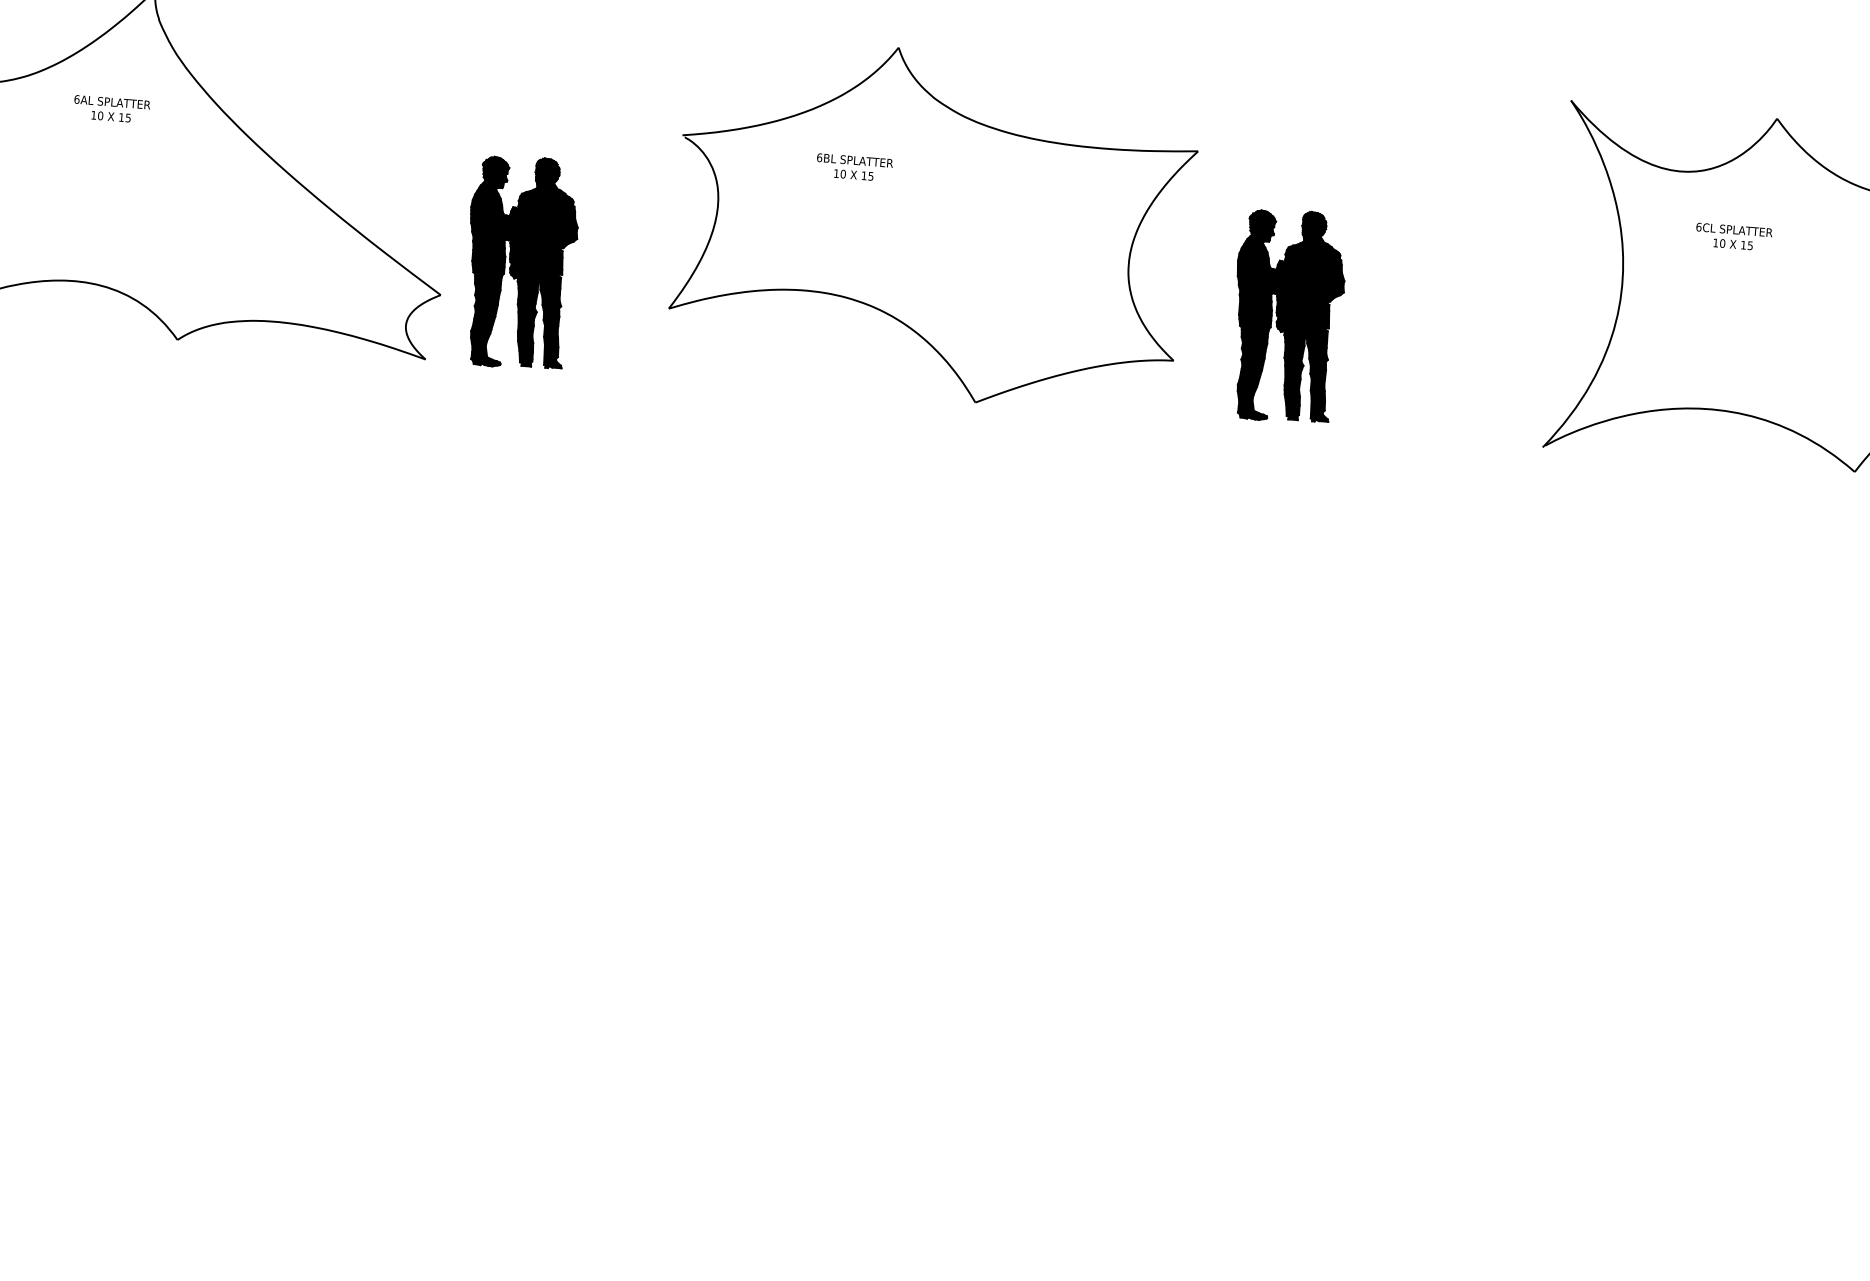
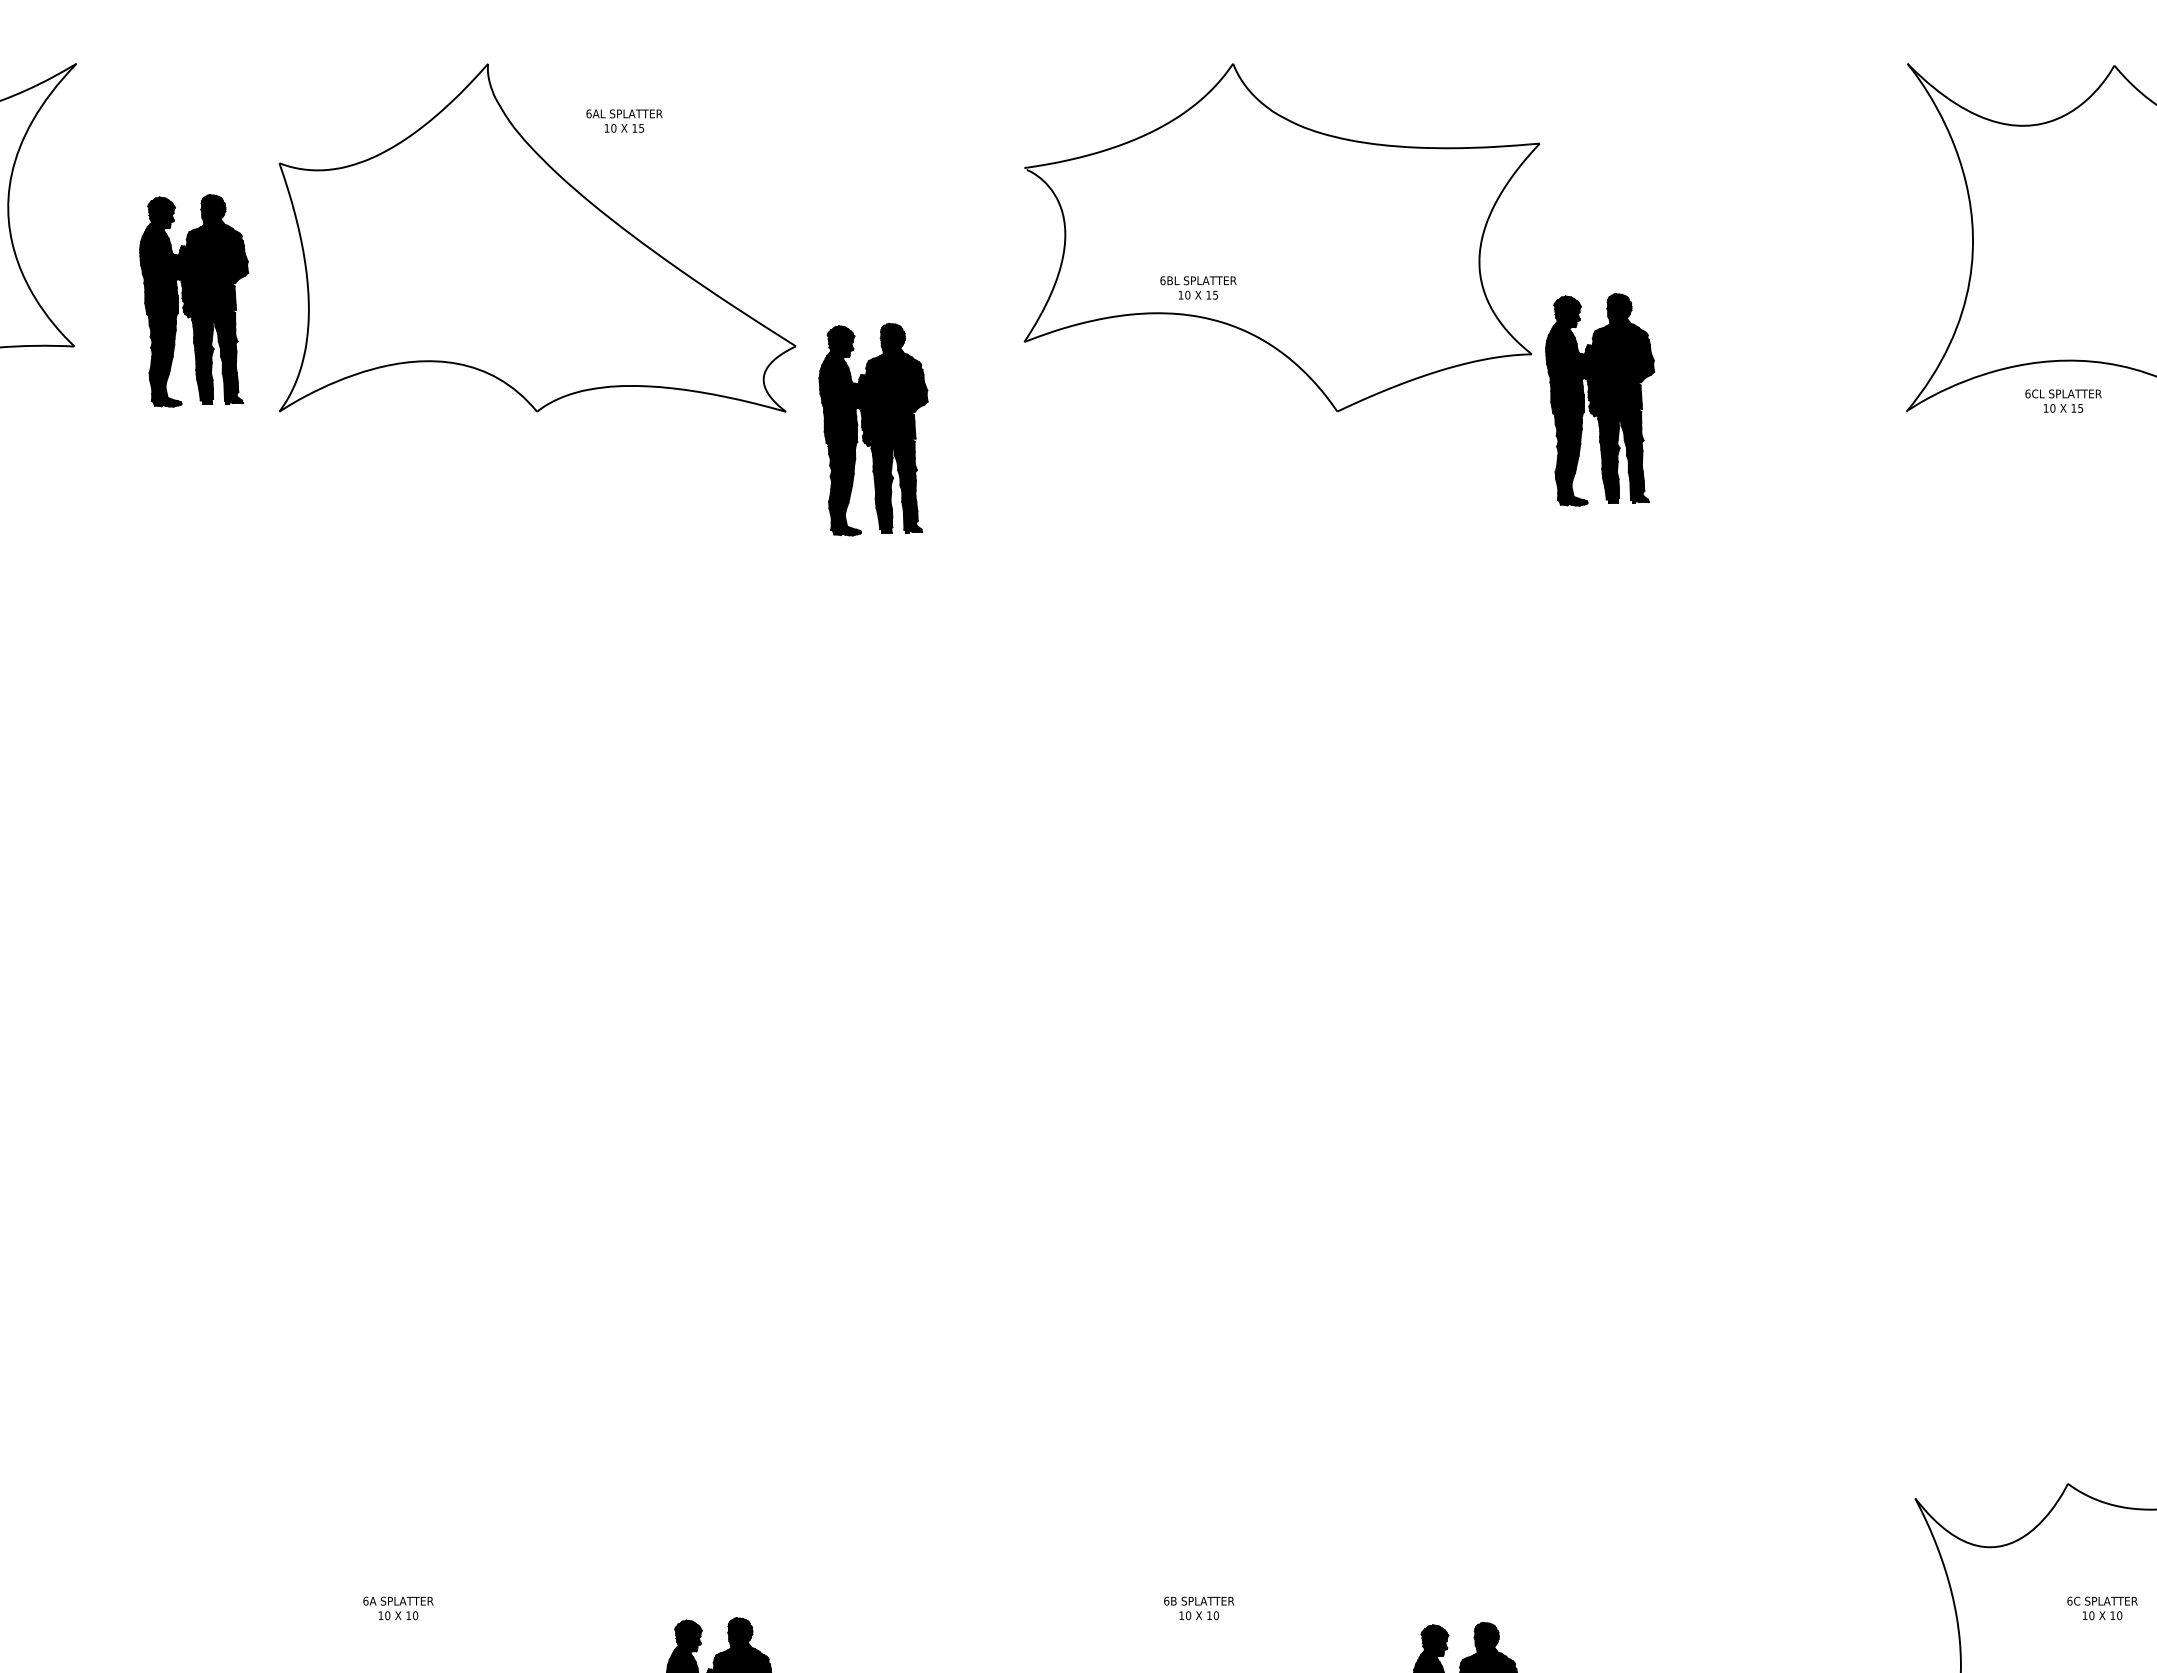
text: (111, 108) -> (624, 120), moved
text: (854, 167) -> (1198, 287), moved
text: (1733, 236) -> (2063, 400), moved
part: (521, 262) -> (873, 429), moved
part: (1288, 315) -> (1600, 399), moved

